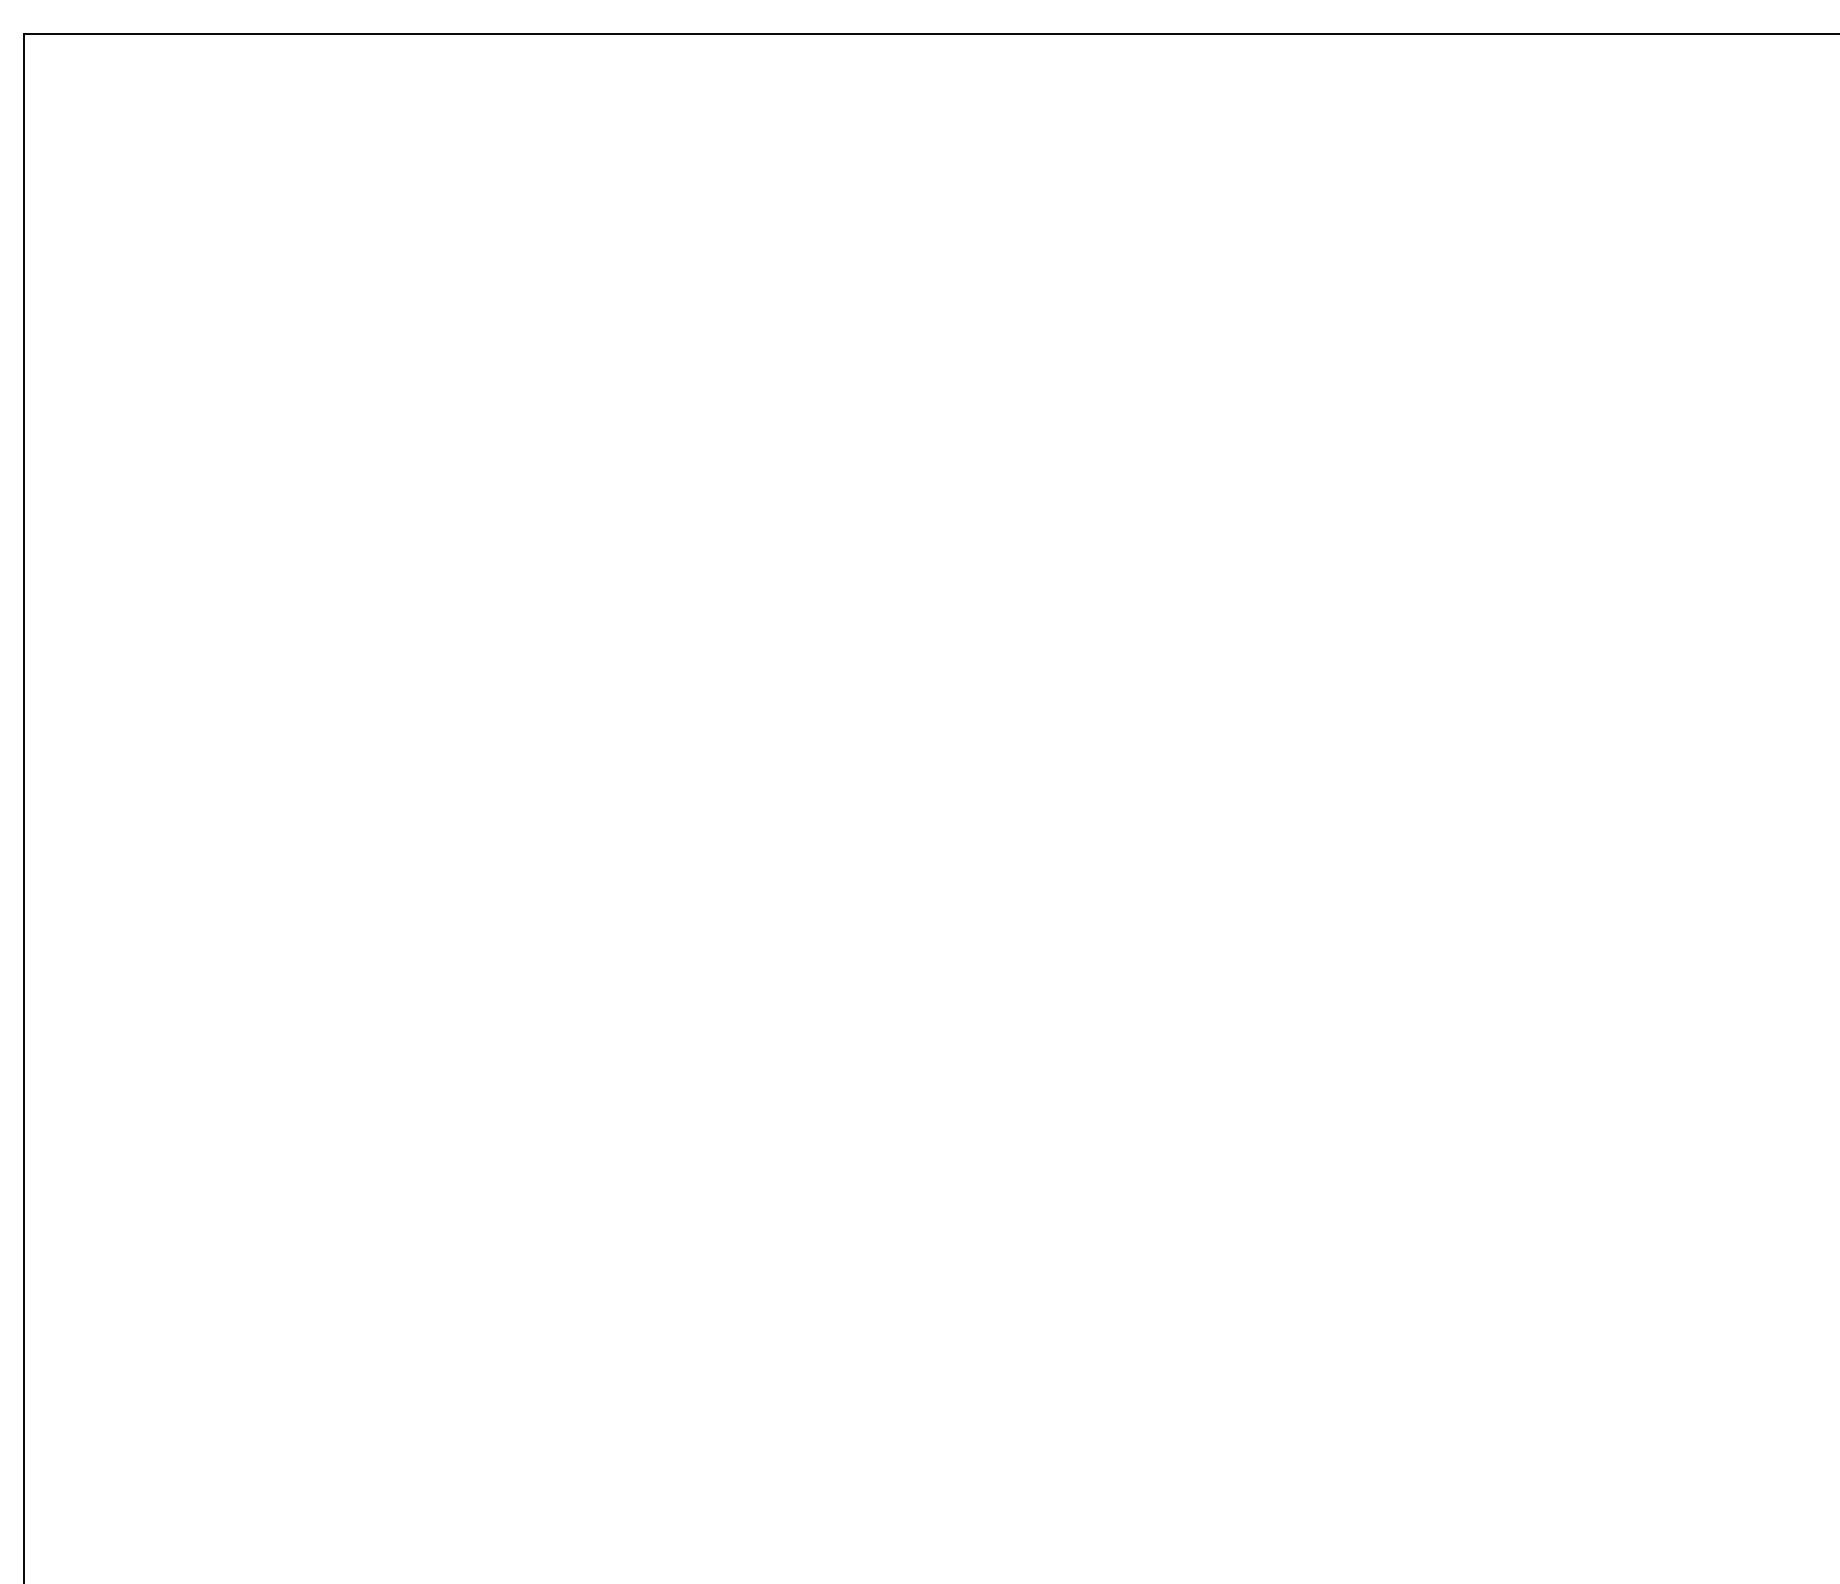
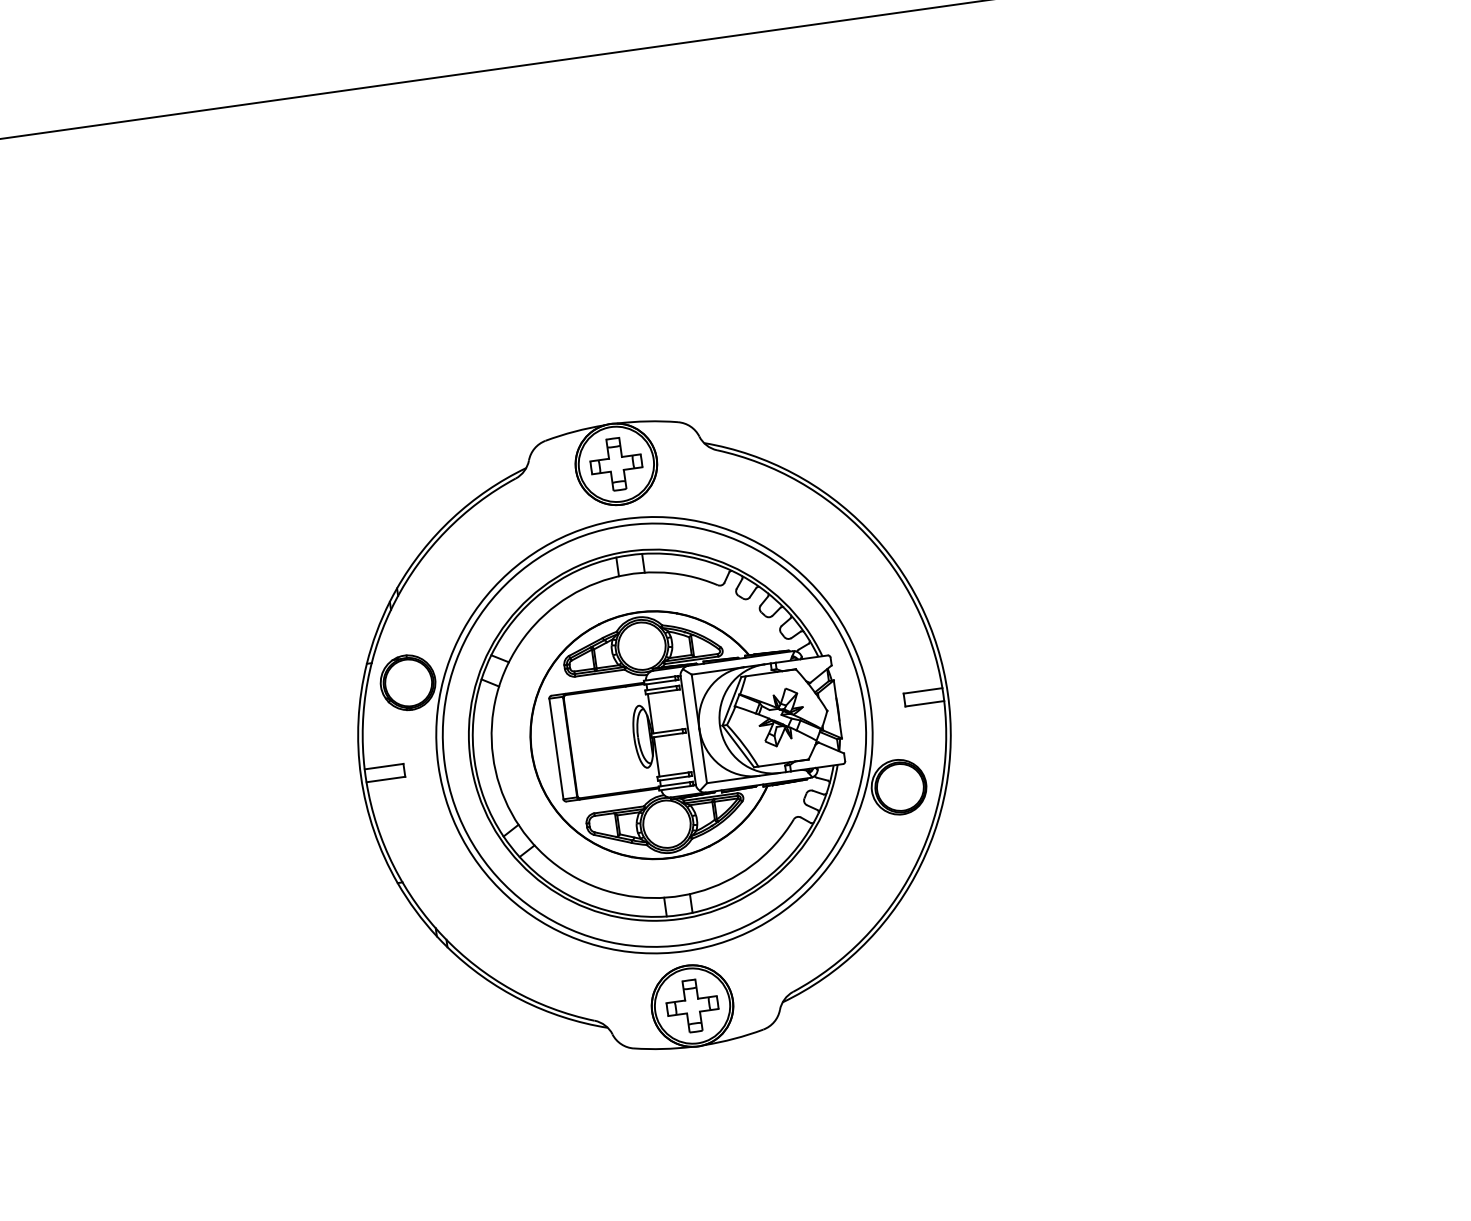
part: (914, 862) -> (654, 734), added

